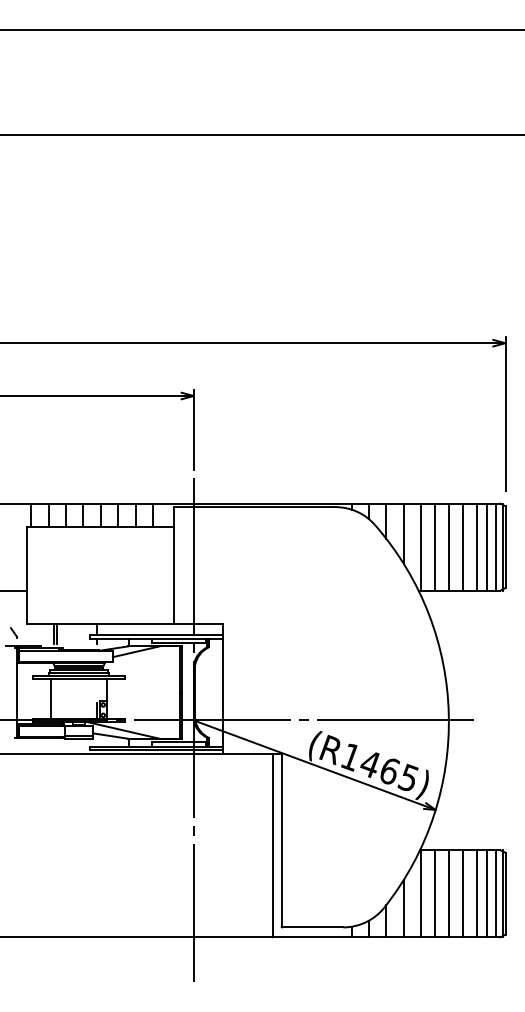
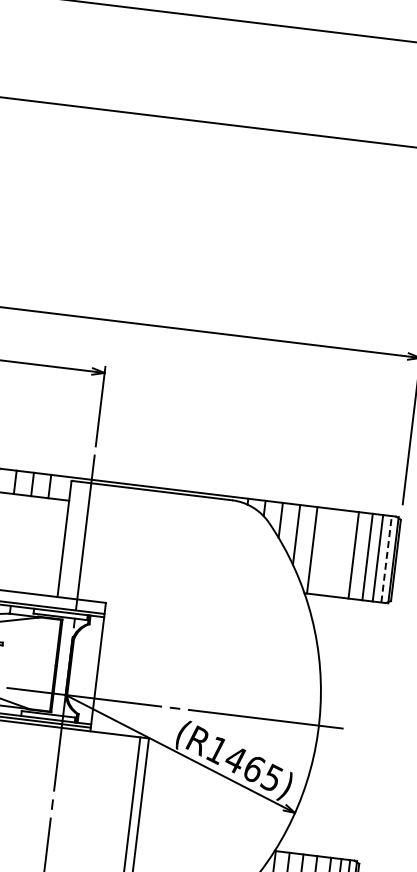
line: (435, 546) -> (326, 551), removed
line: (449, 546) -> (340, 553), removed
line: (496, 547) -> (386, 559), solid -> dashed

